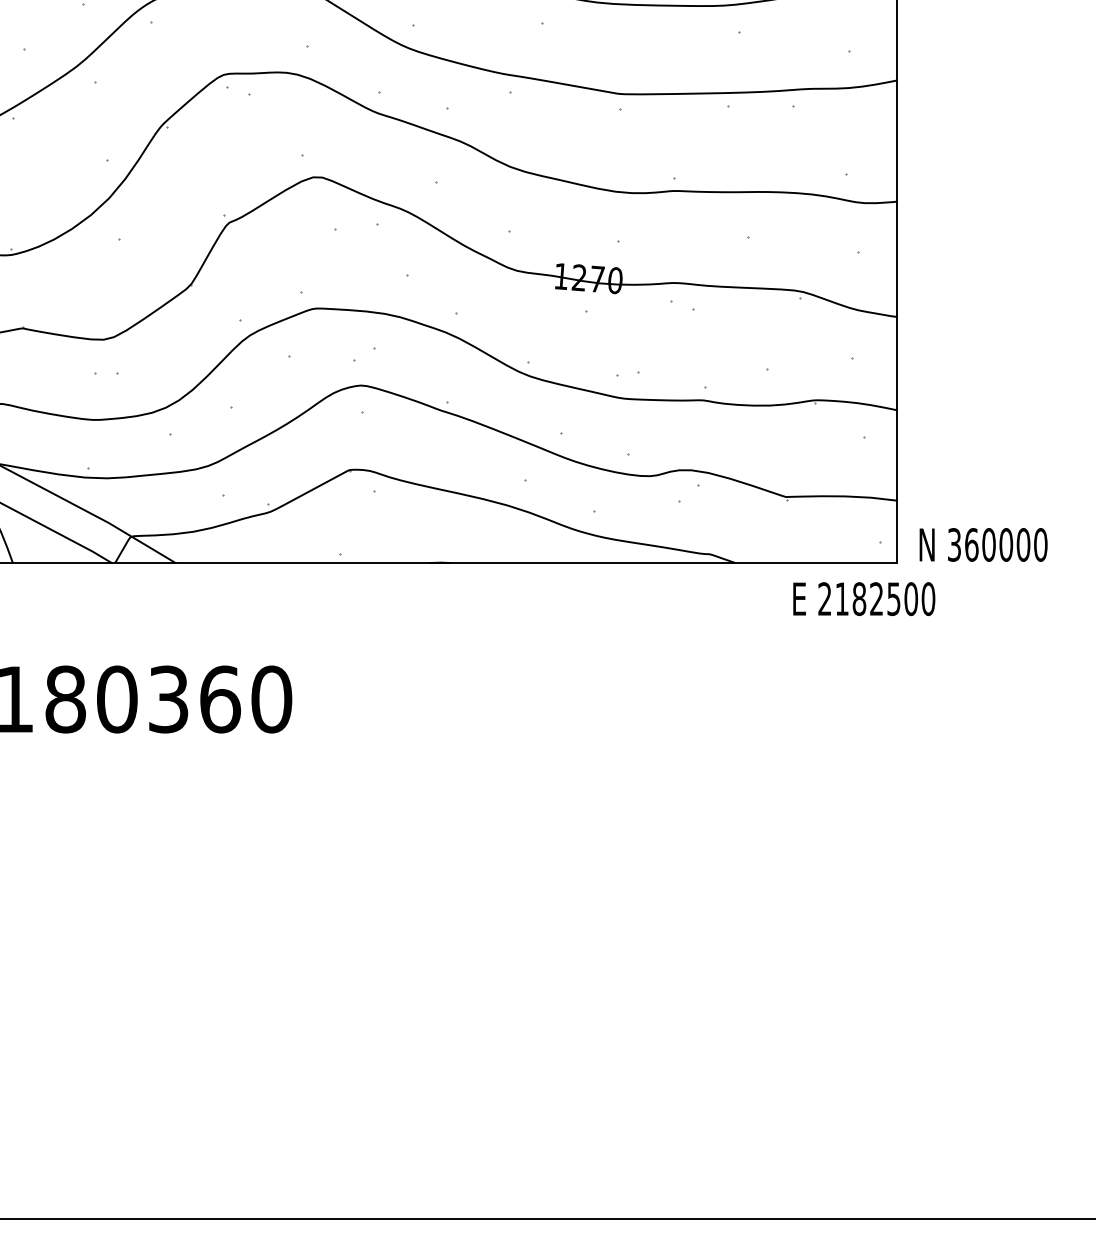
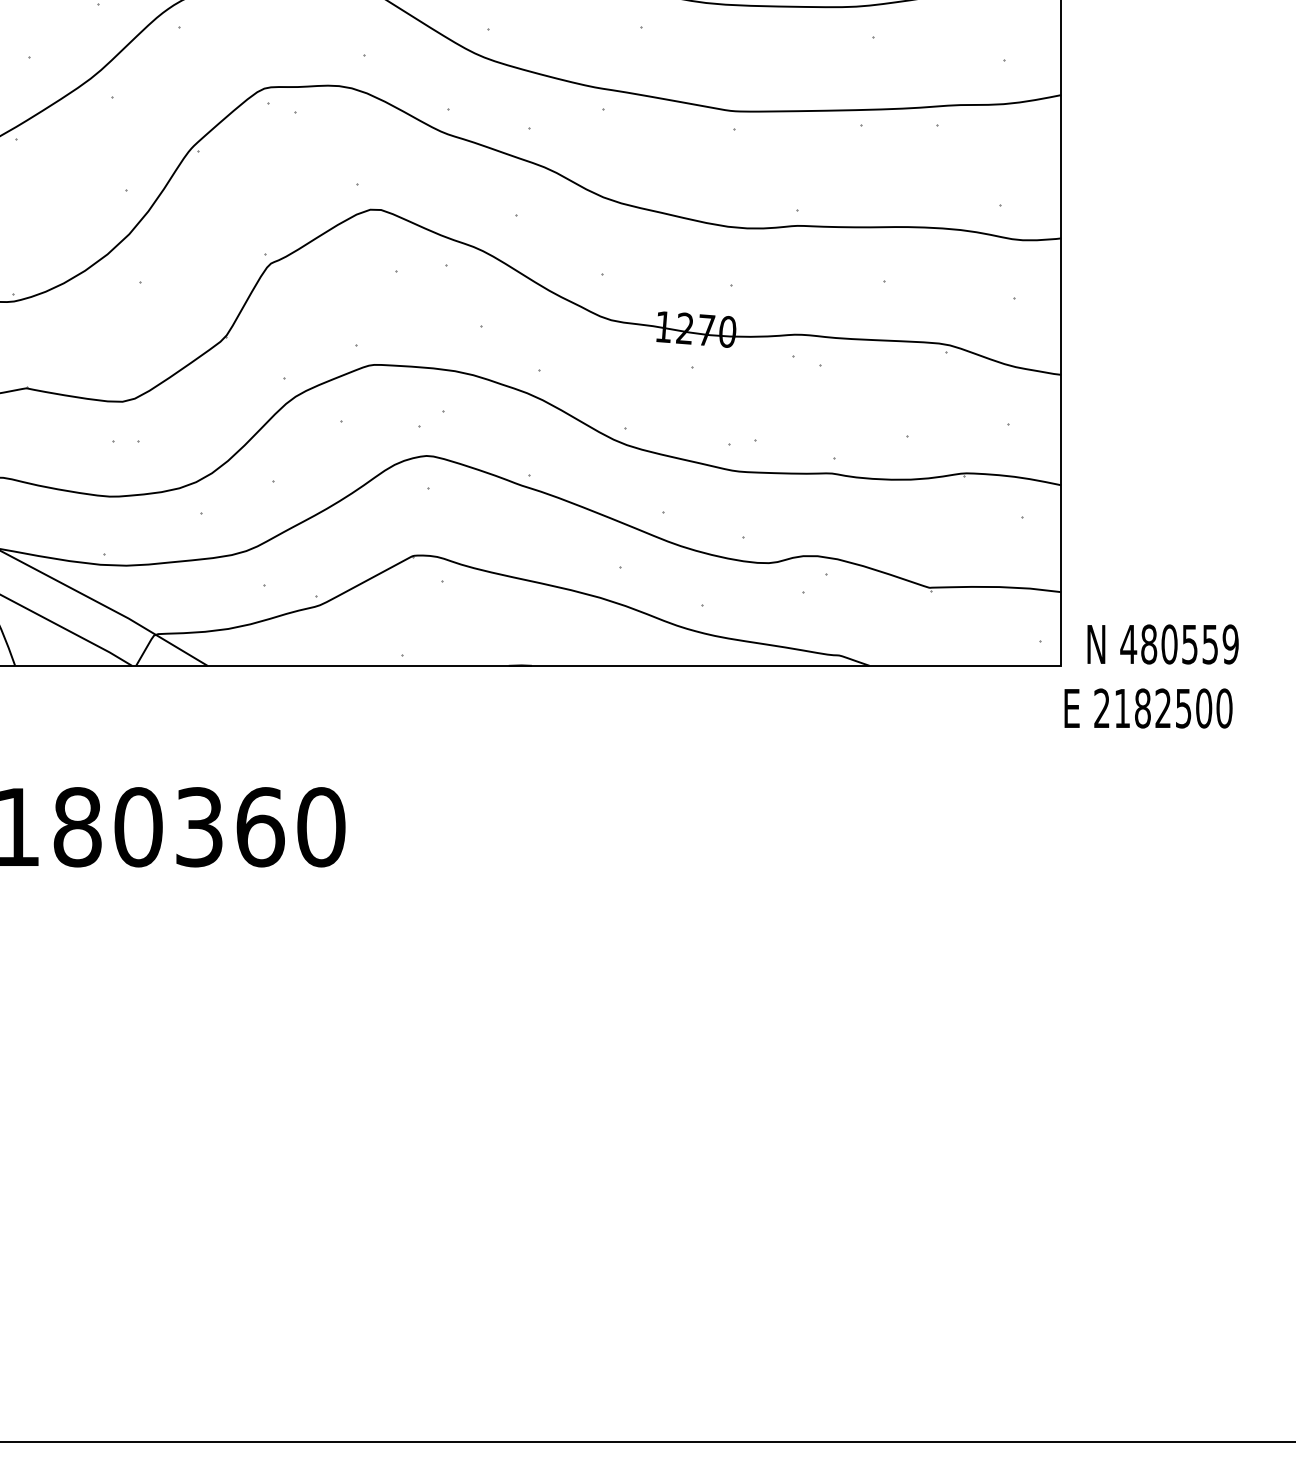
text: (997, 544) -> (1179, 643), 360000 -> 480559
text: (864, 599) -> (1148, 708), moved

